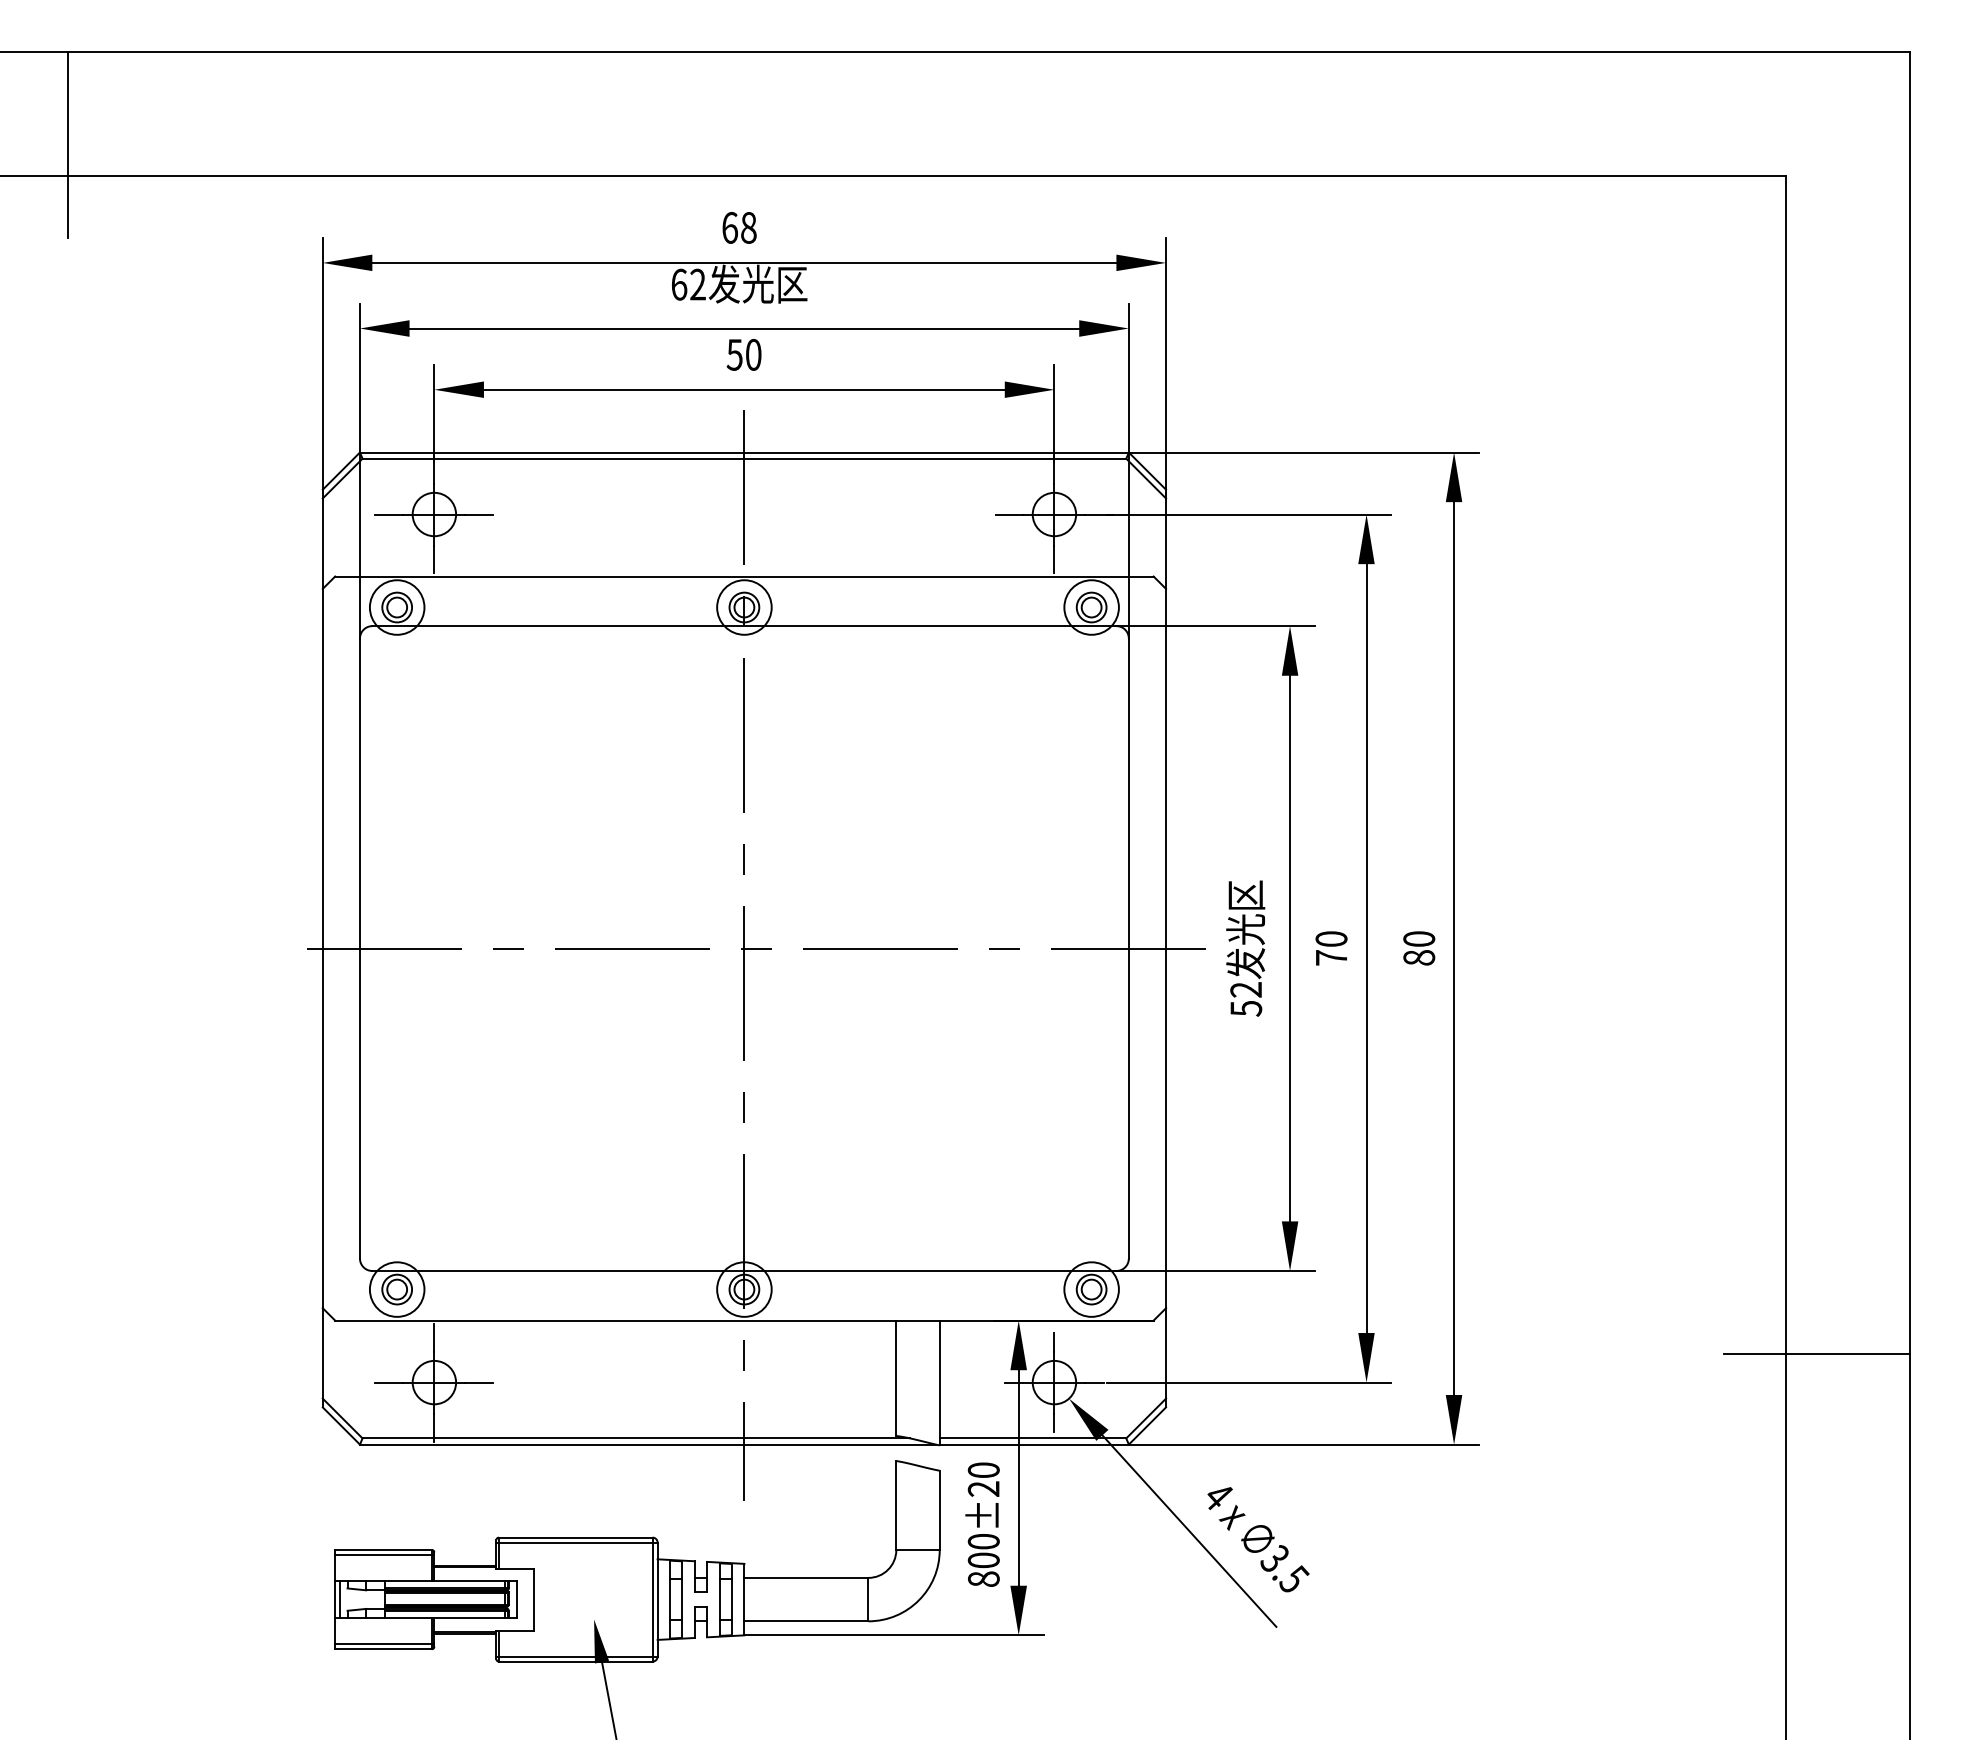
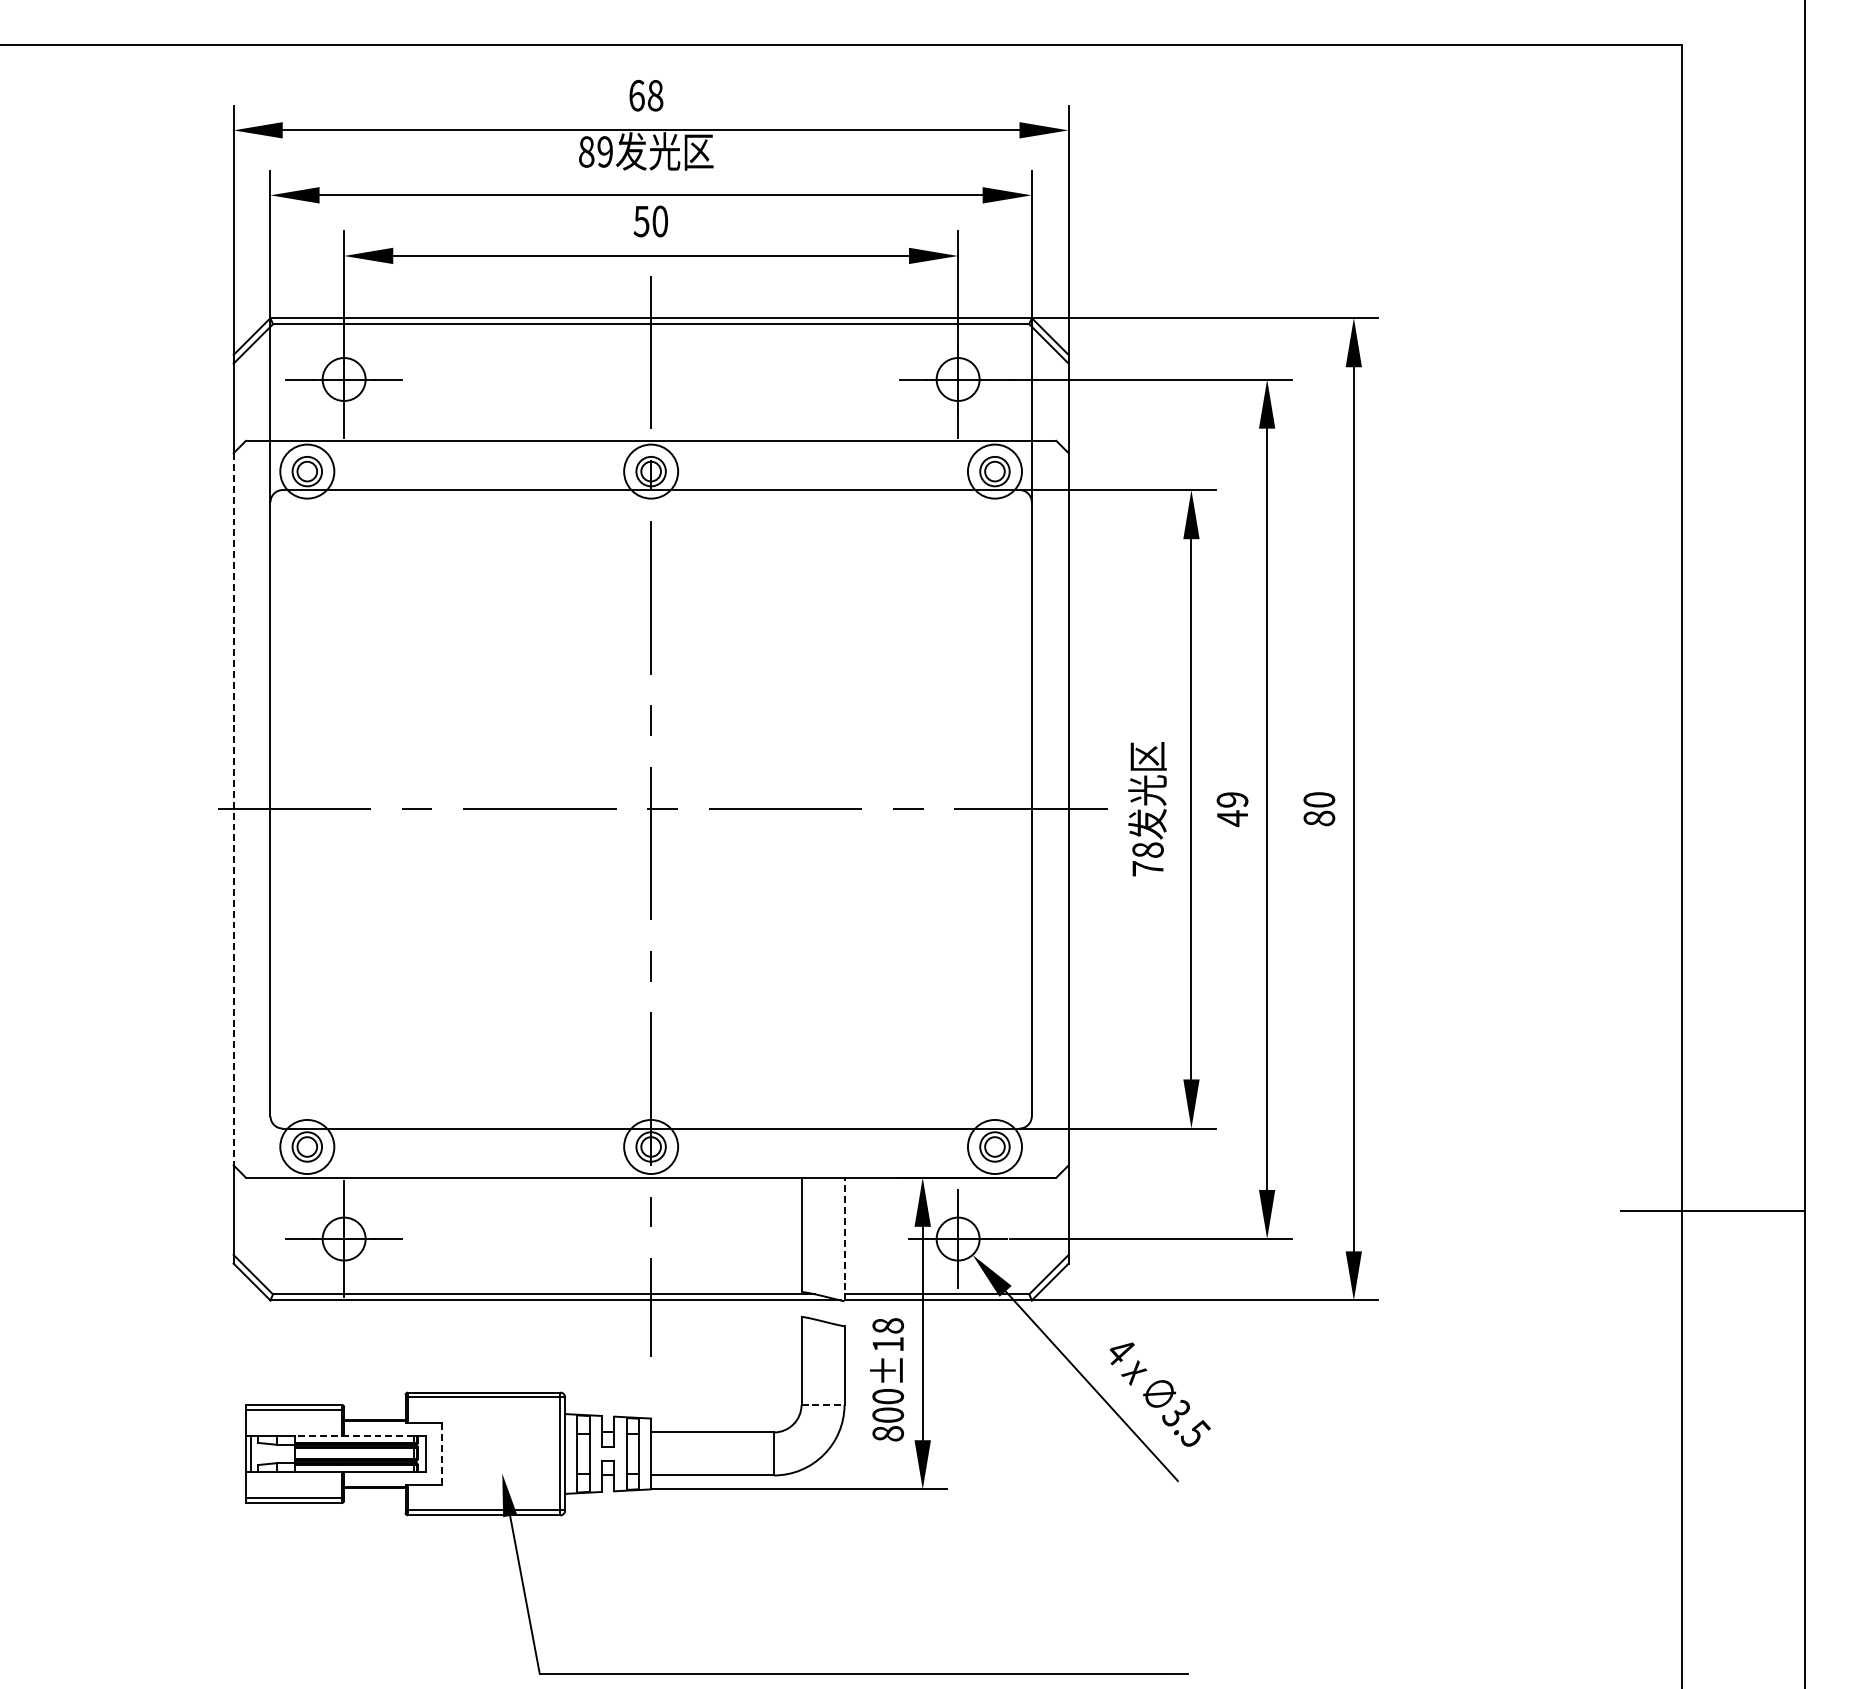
text: (688, 284) -> (595, 151), 62 -> 89
line: (322, 948) -> (233, 809), solid -> dashed
text: (1331, 948) -> (1232, 809), 70 -> 49
text: (1246, 999) -> (1148, 859), 52 -> 78
line: (939, 1382) -> (844, 1238), solid -> dashed
text: (983, 1479) -> (887, 1335), 800±20 -> 800±18
line: (918, 1550) -> (823, 1405), solid -> dashed
line: (444, 1581) -> (354, 1436), solid -> dashed
line: (533, 1599) -> (442, 1453), solid -> dashed

